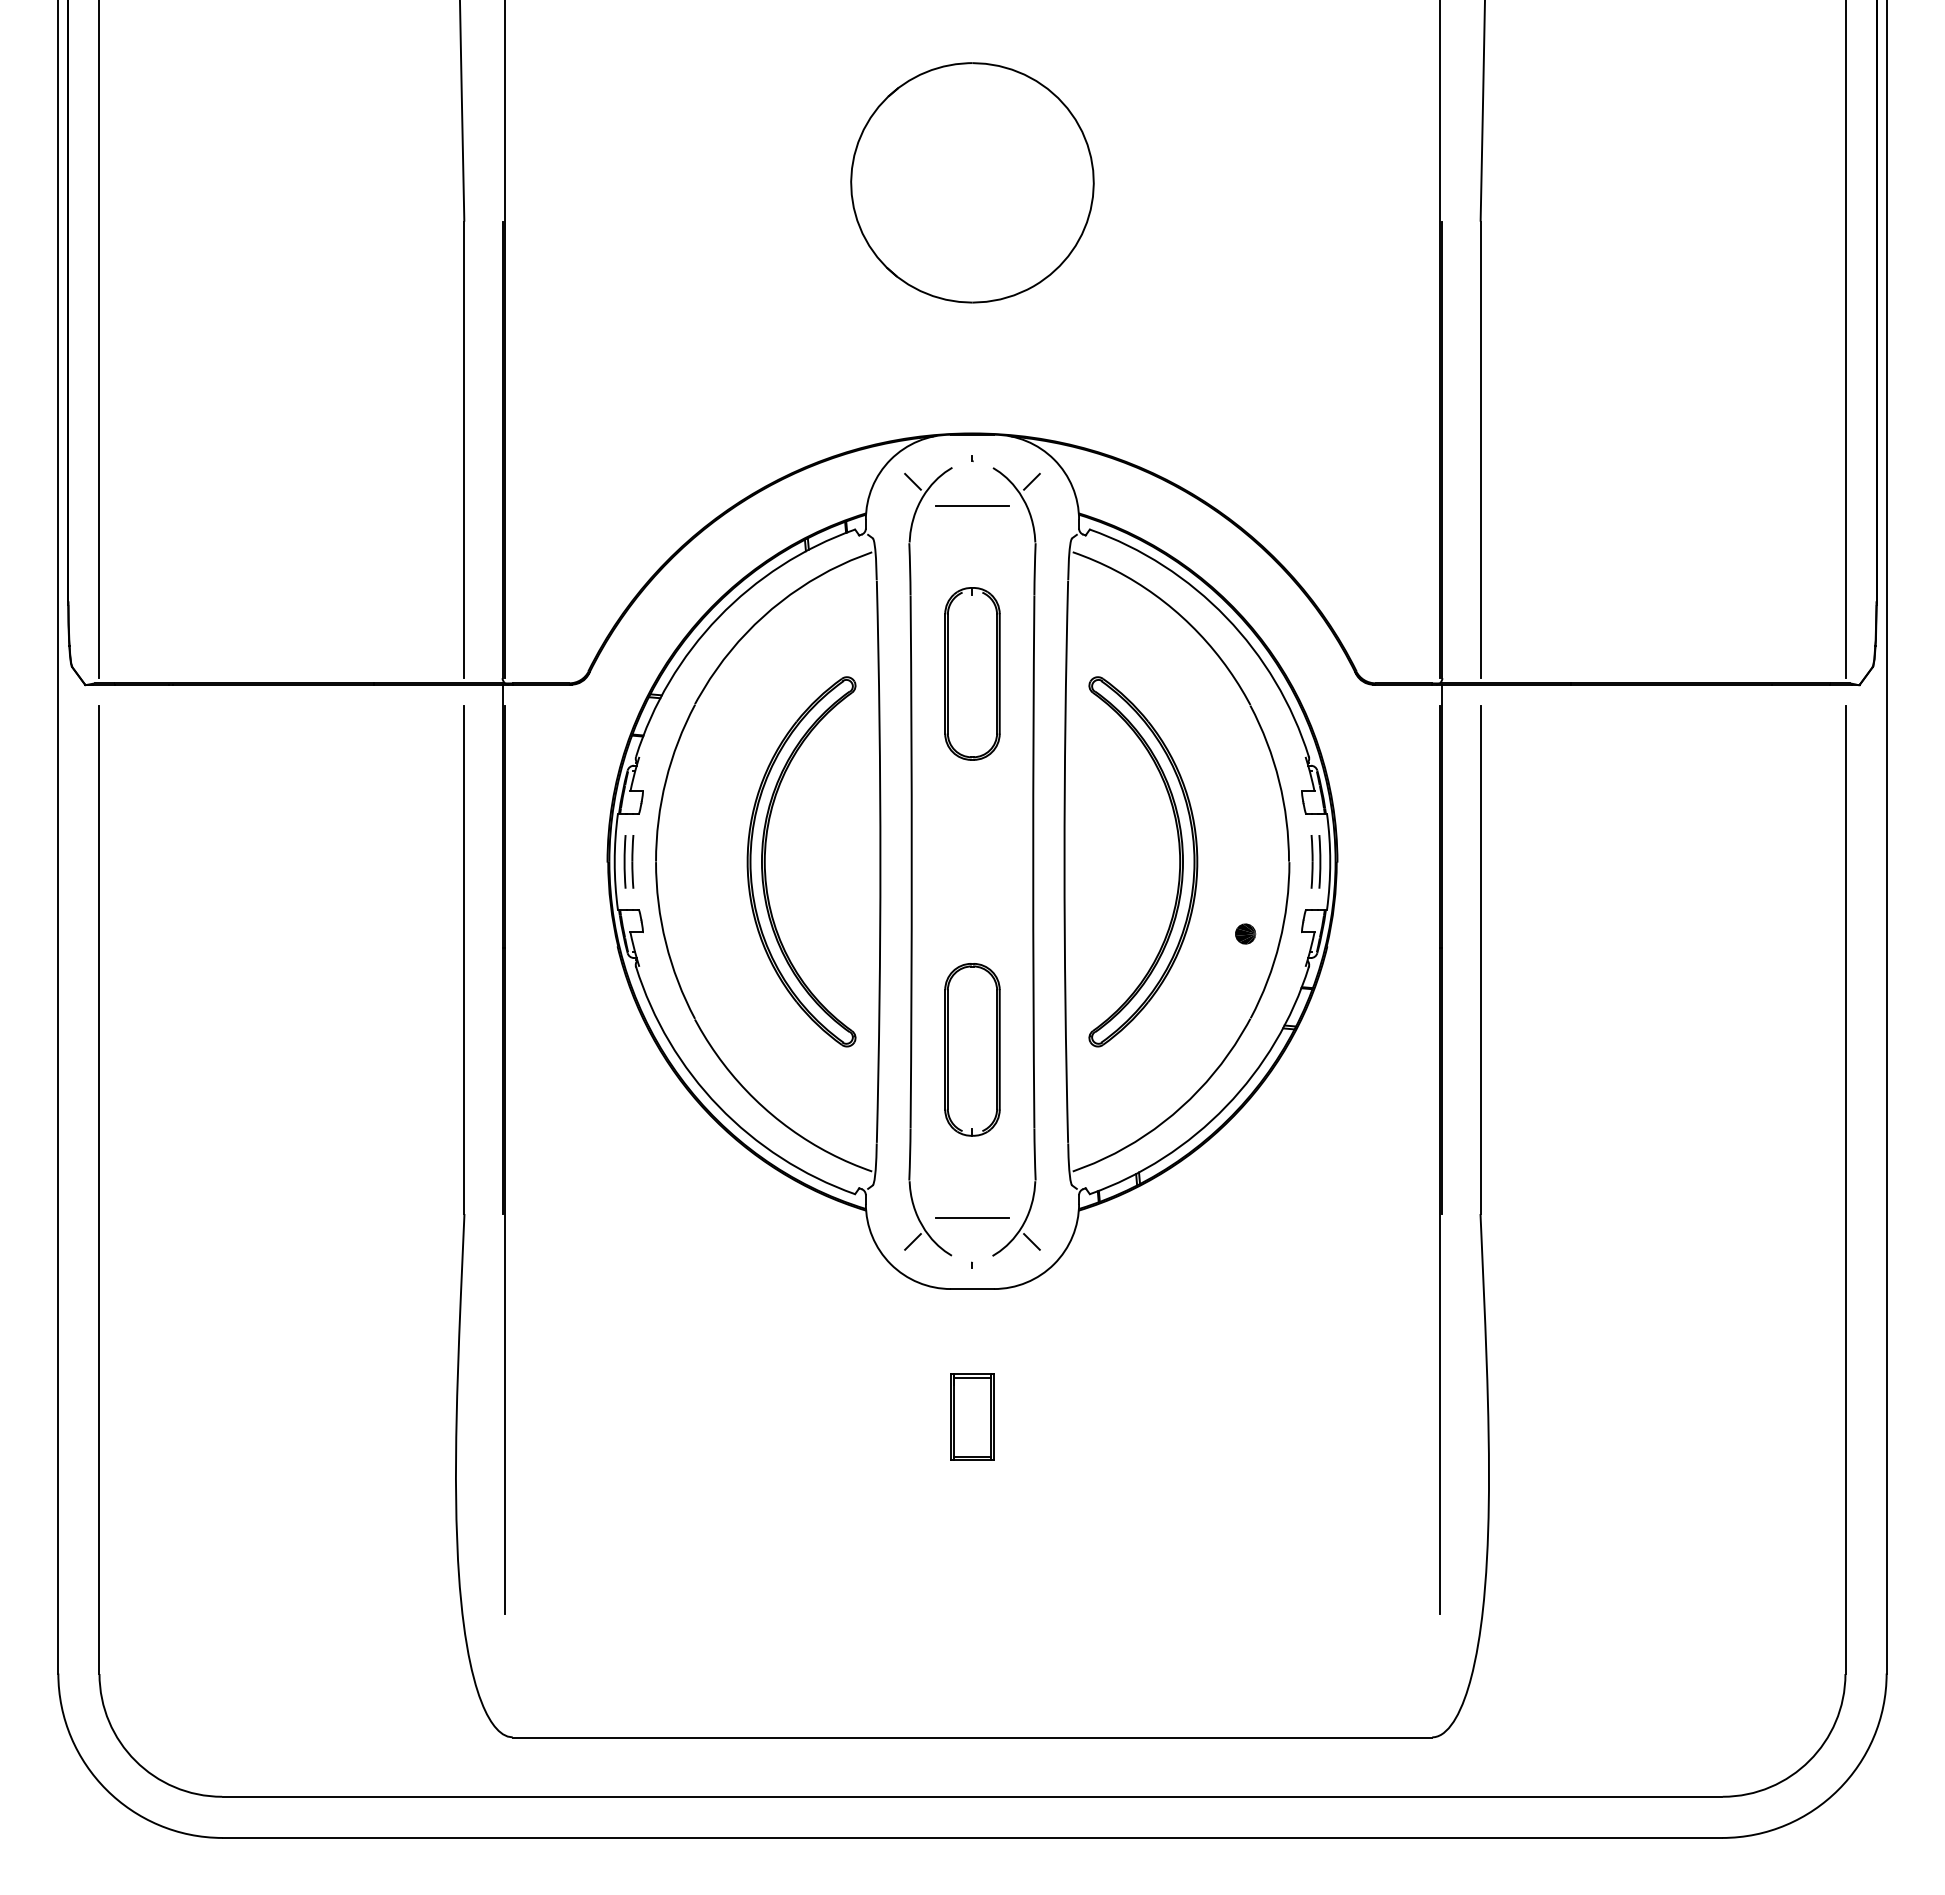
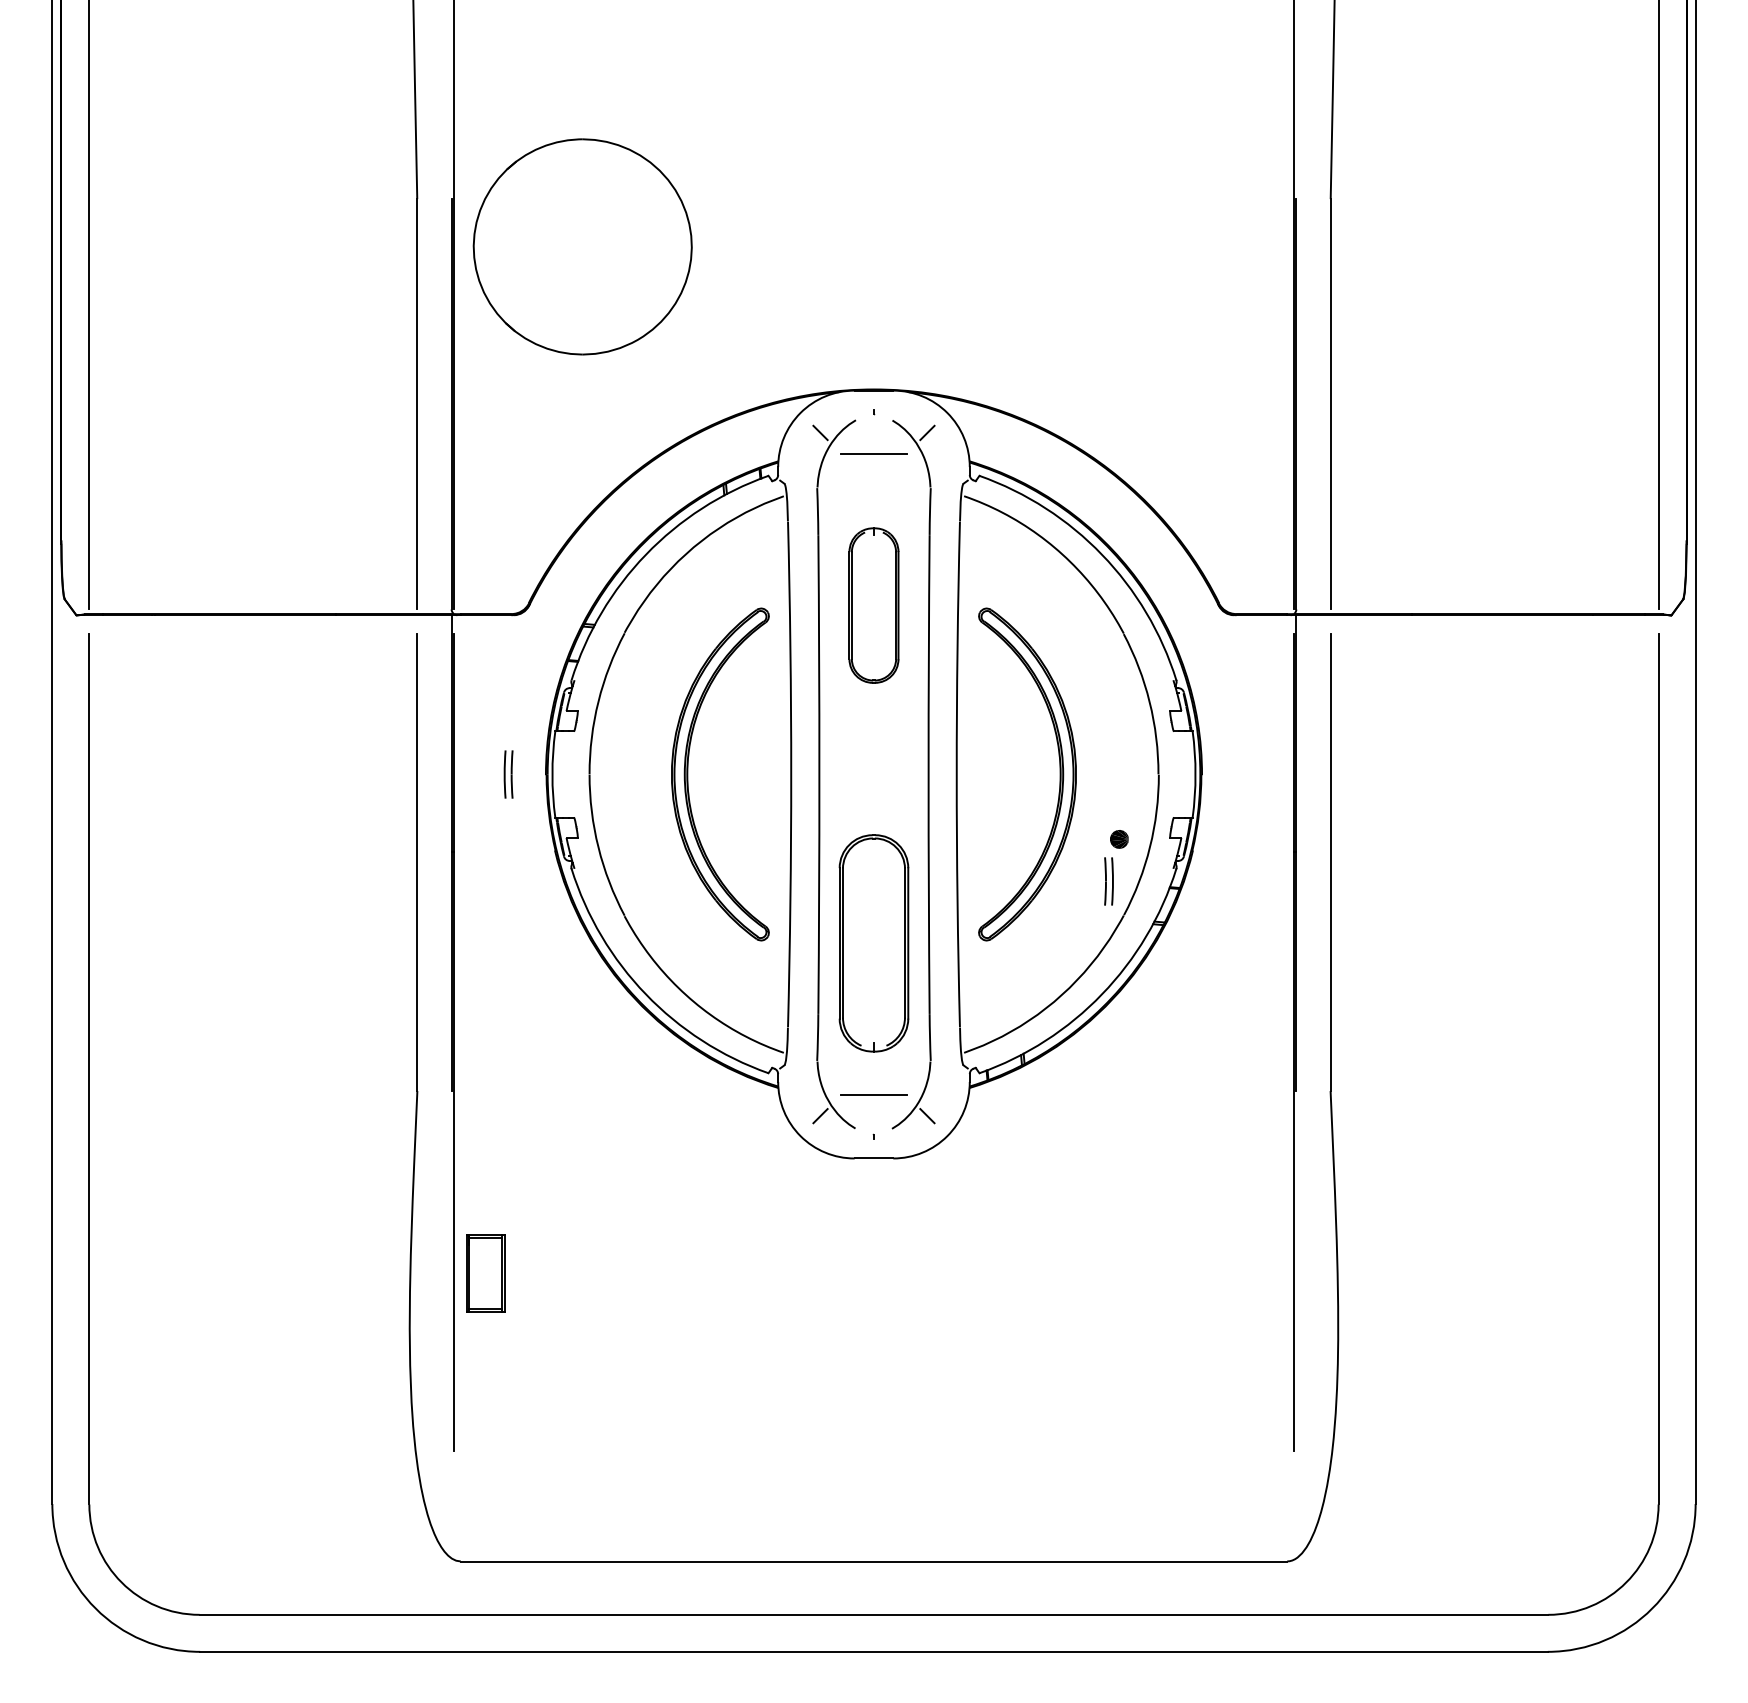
part: (972, 182) -> (582, 246), moved
part: (628, 861) -> (508, 774), moved
part: (1315, 861) -> (1108, 881), moved
part: (972, 1049) -> (874, 943), size x1.4
part: (972, 1416) -> (485, 1273), moved

